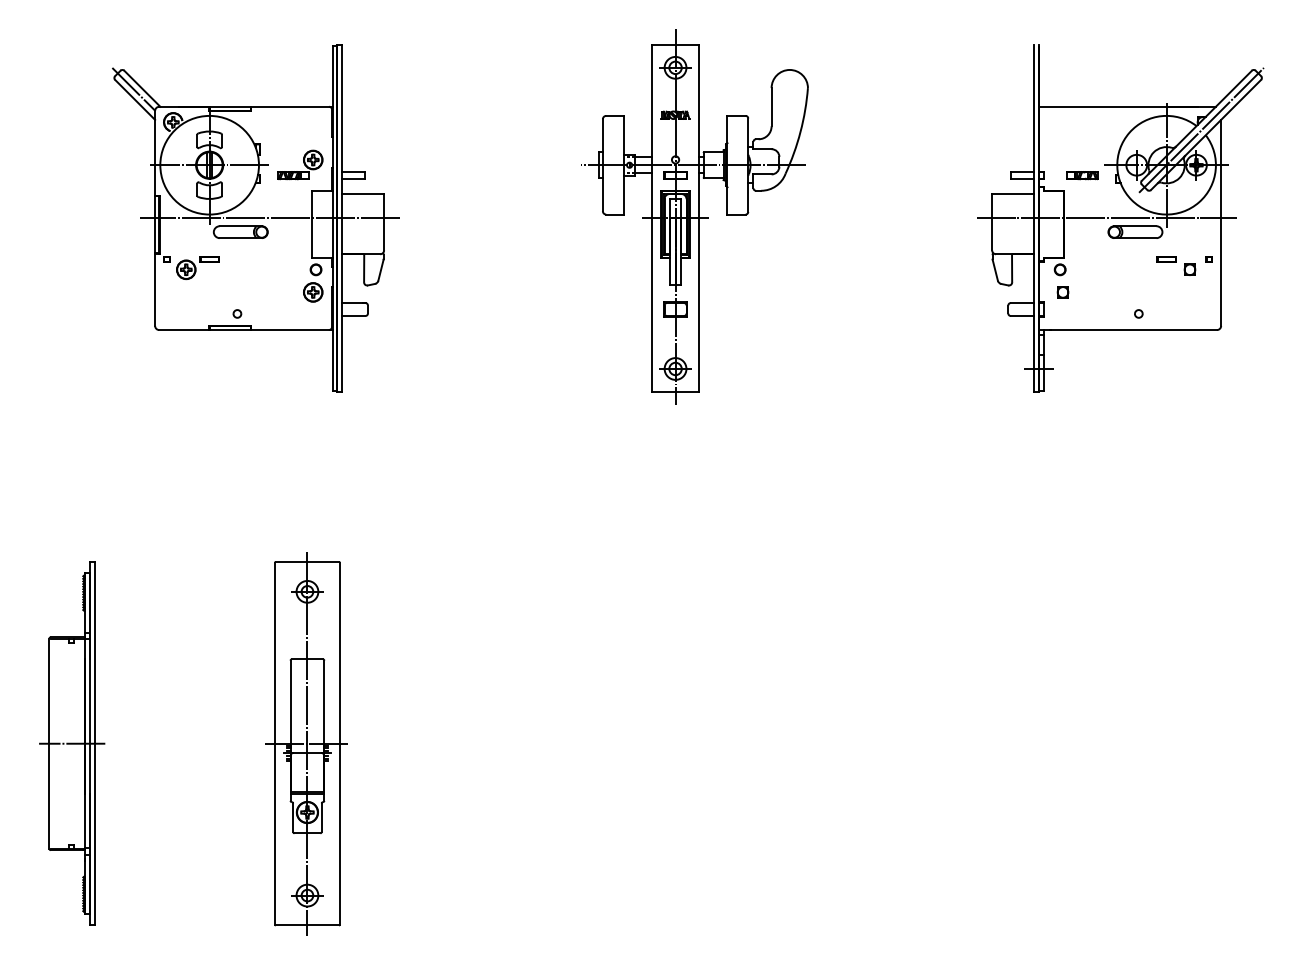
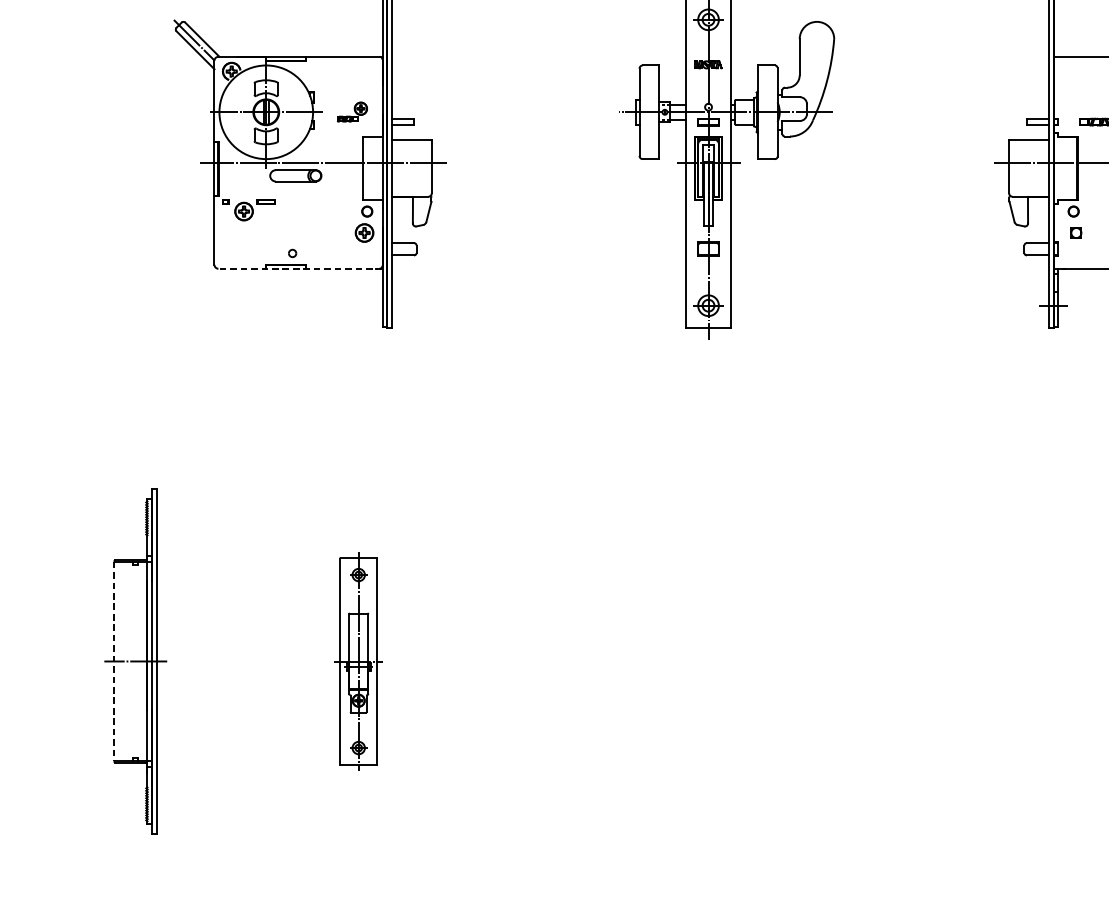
part: (300, 164) -> (352, 111), size x0.7
line: (245, 330) -> (300, 269), solid -> dashed
part: (306, 743) -> (358, 661), size x0.6
line: (49, 744) -> (114, 662), solid -> dashed

